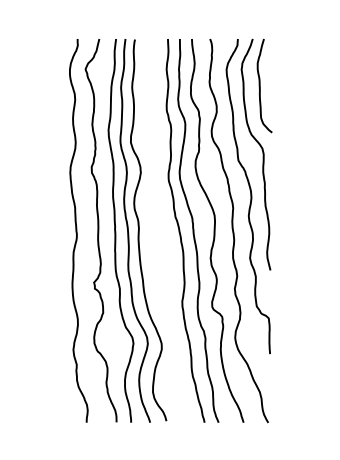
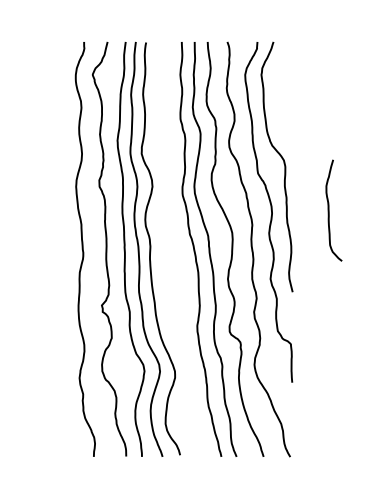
curve: (260, 85) -> (329, 210), moved

